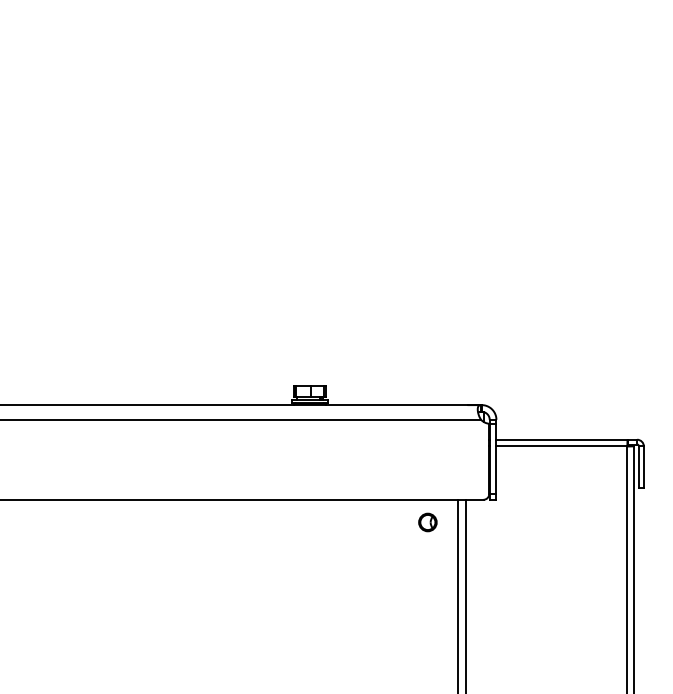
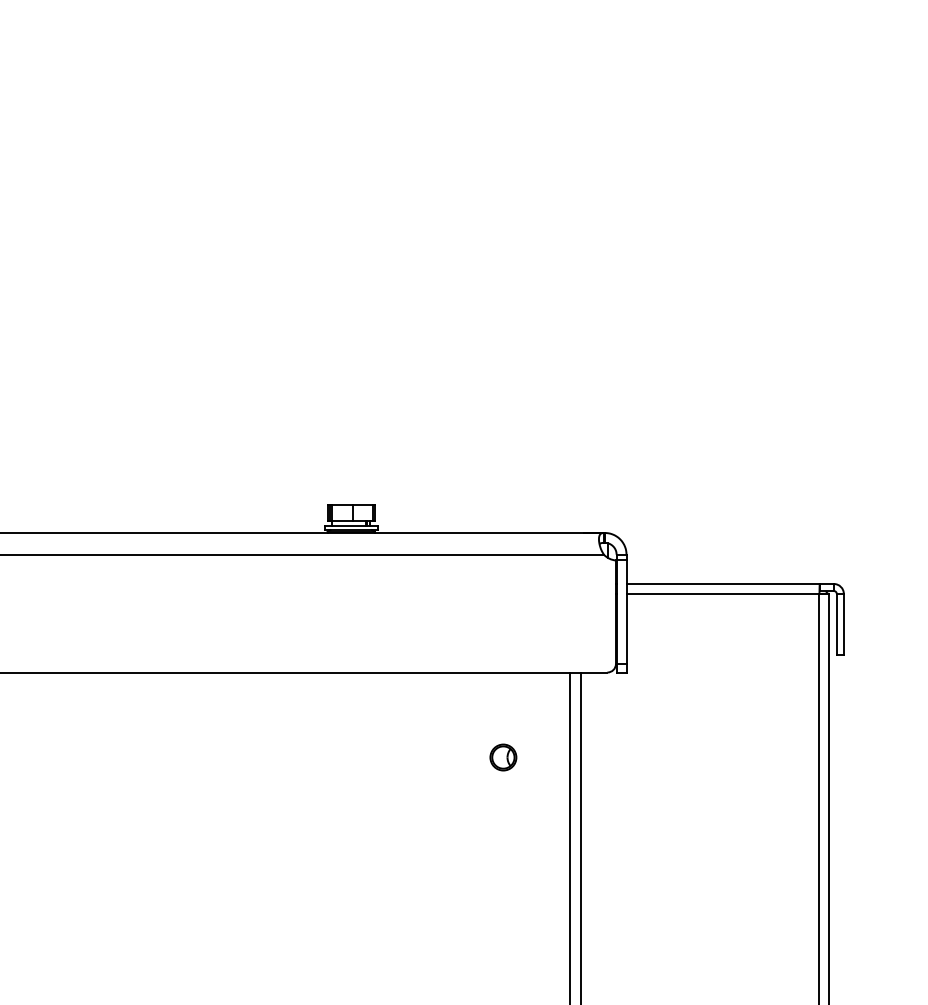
part: (427, 522) -> (502, 757), moved

